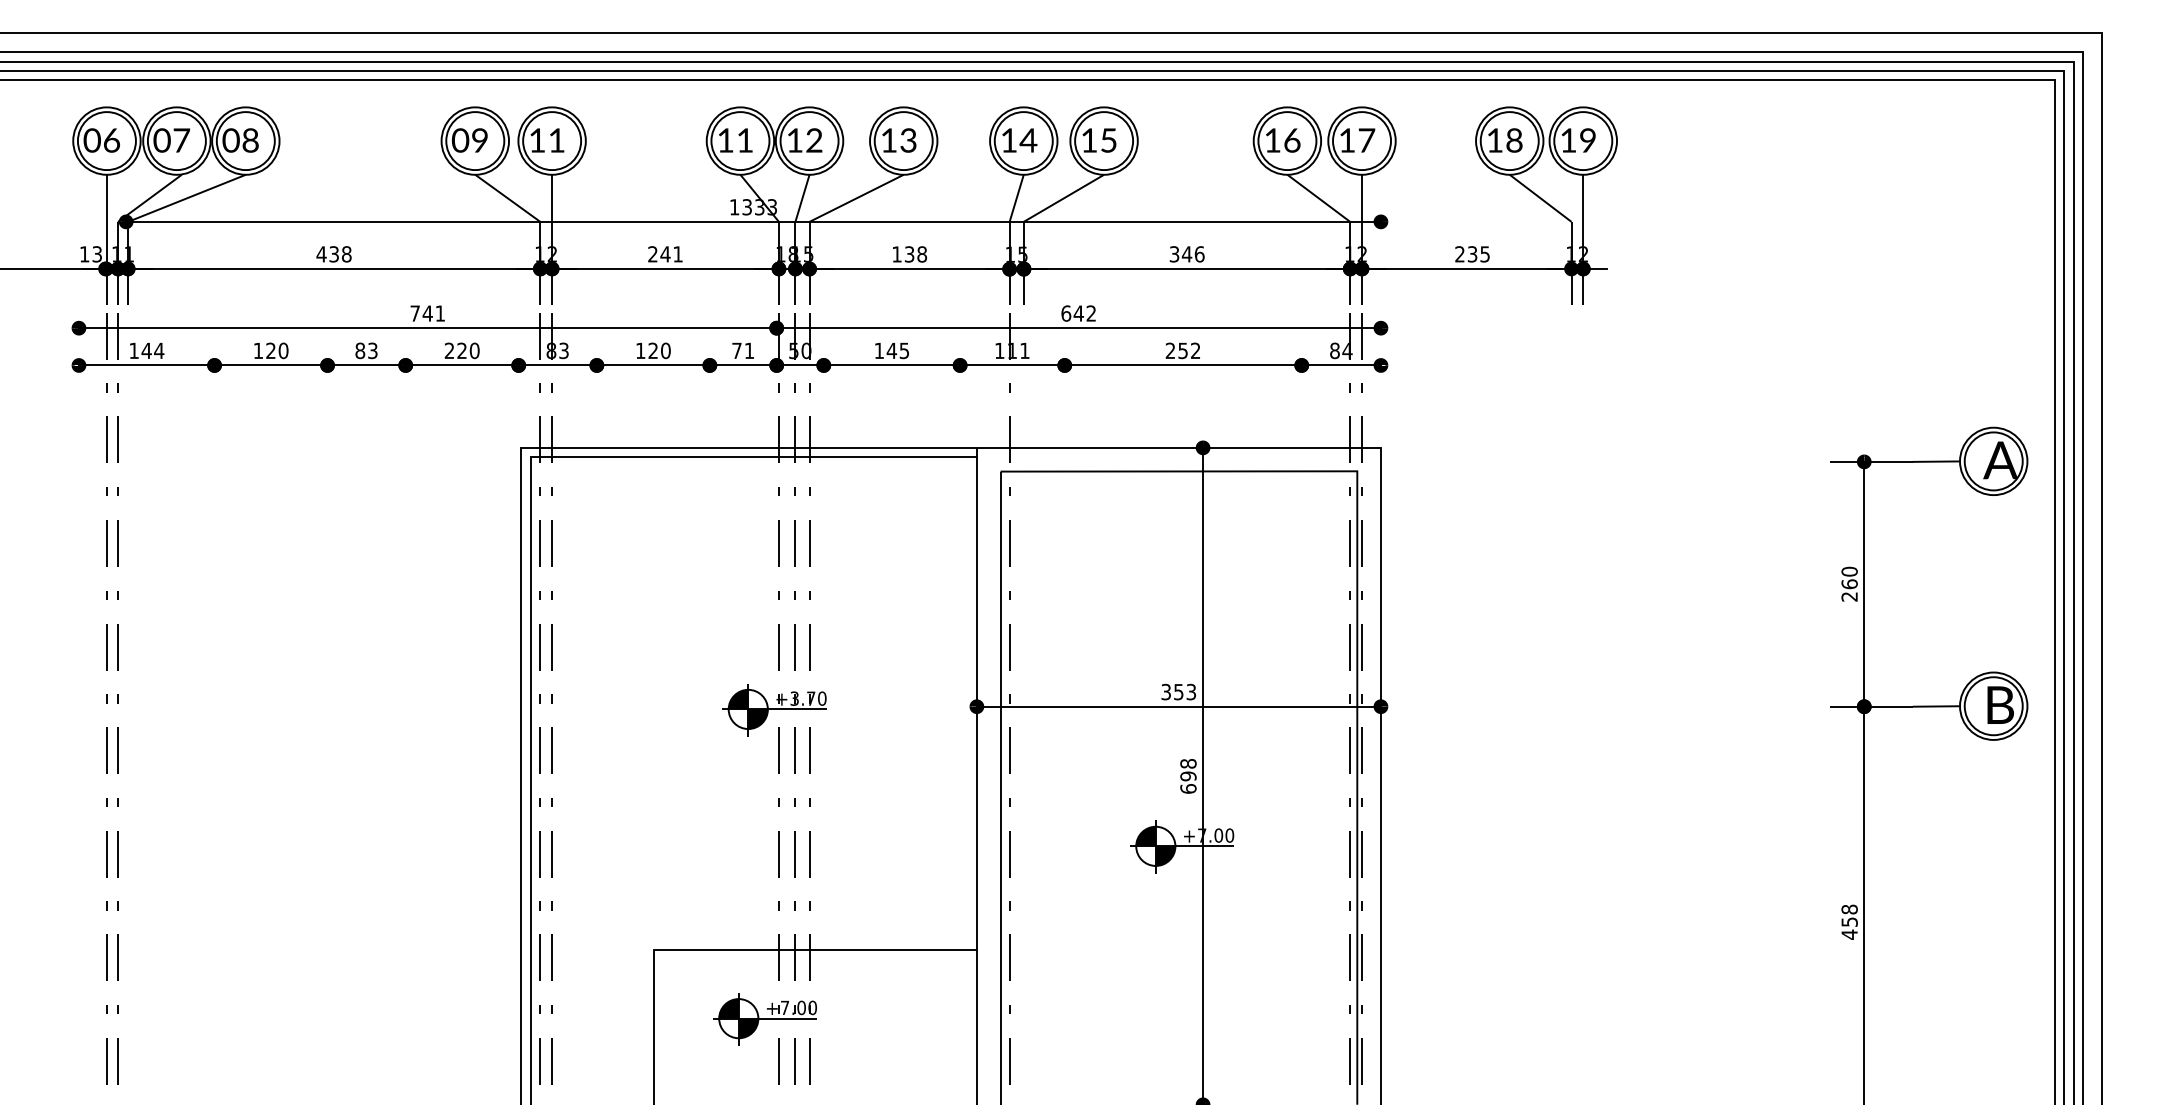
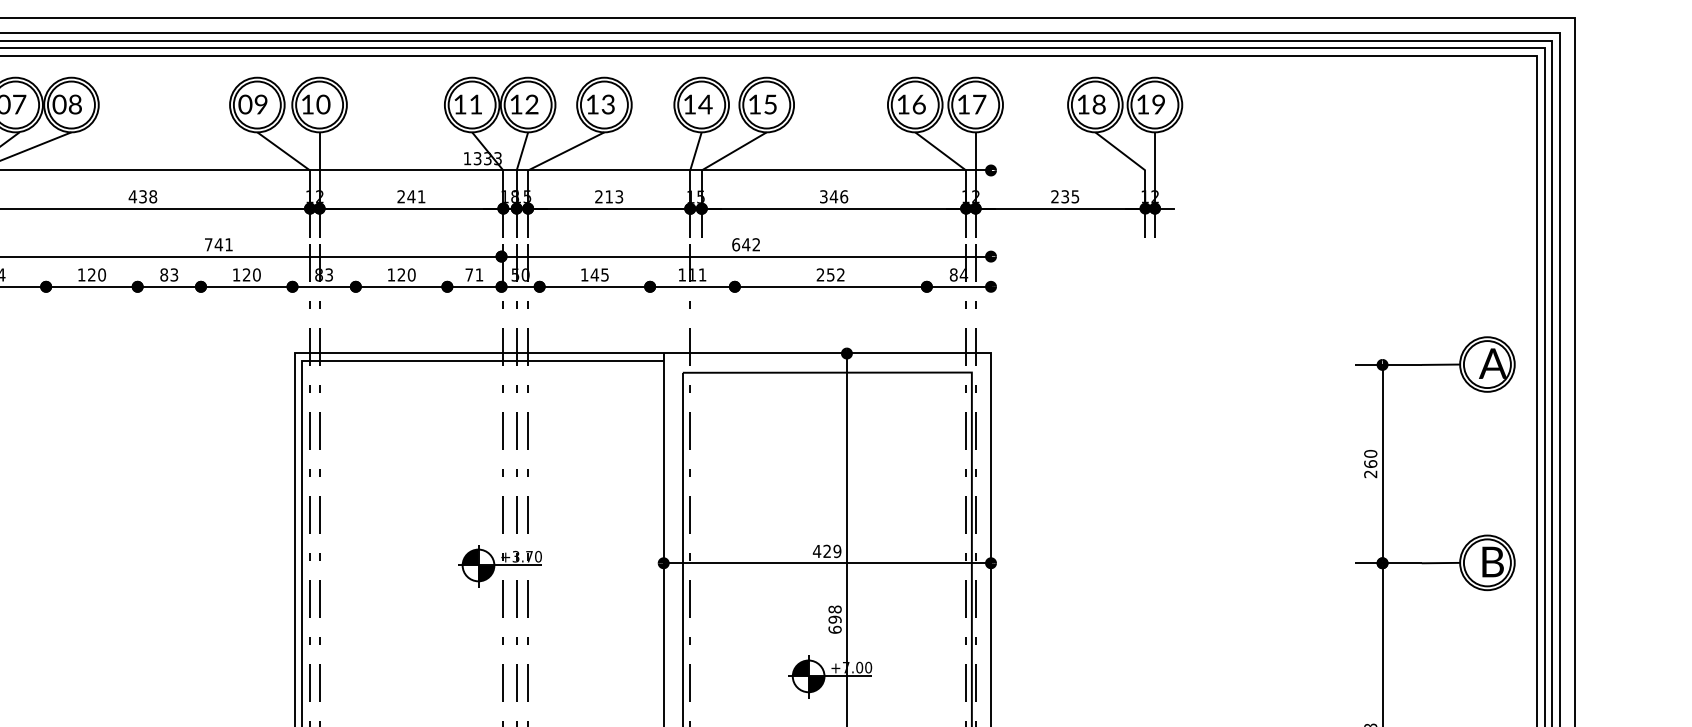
text: (556, 140) -> (323, 104), 11 -> 10
text: (909, 254) -> (609, 196), 138 -> 213
text: (449, 350) -> (236, 274), 220 -> 120
text: (1178, 691) -> (827, 550), 353 -> 429

